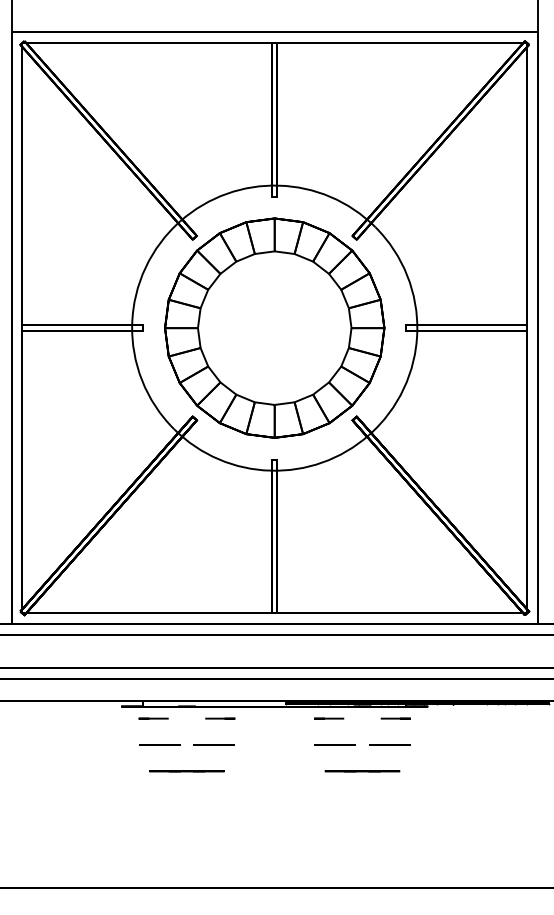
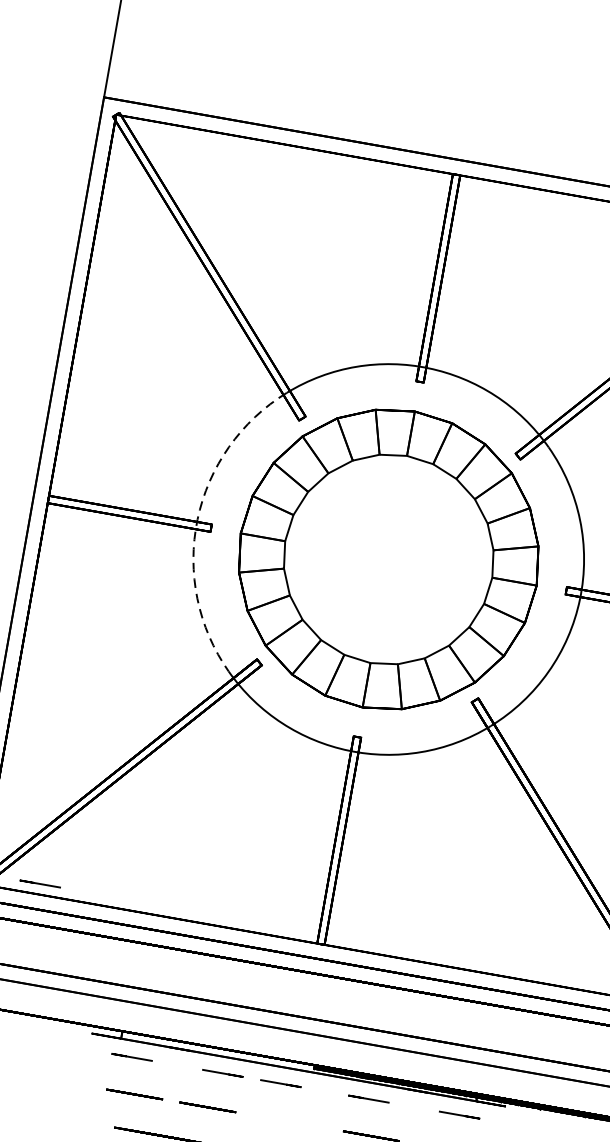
arc: (132, 323) -> (197, 519), solid -> dashed
line: (65, 605) -> (40, 883), added
line: (263, 718) -> (280, 1083), added

